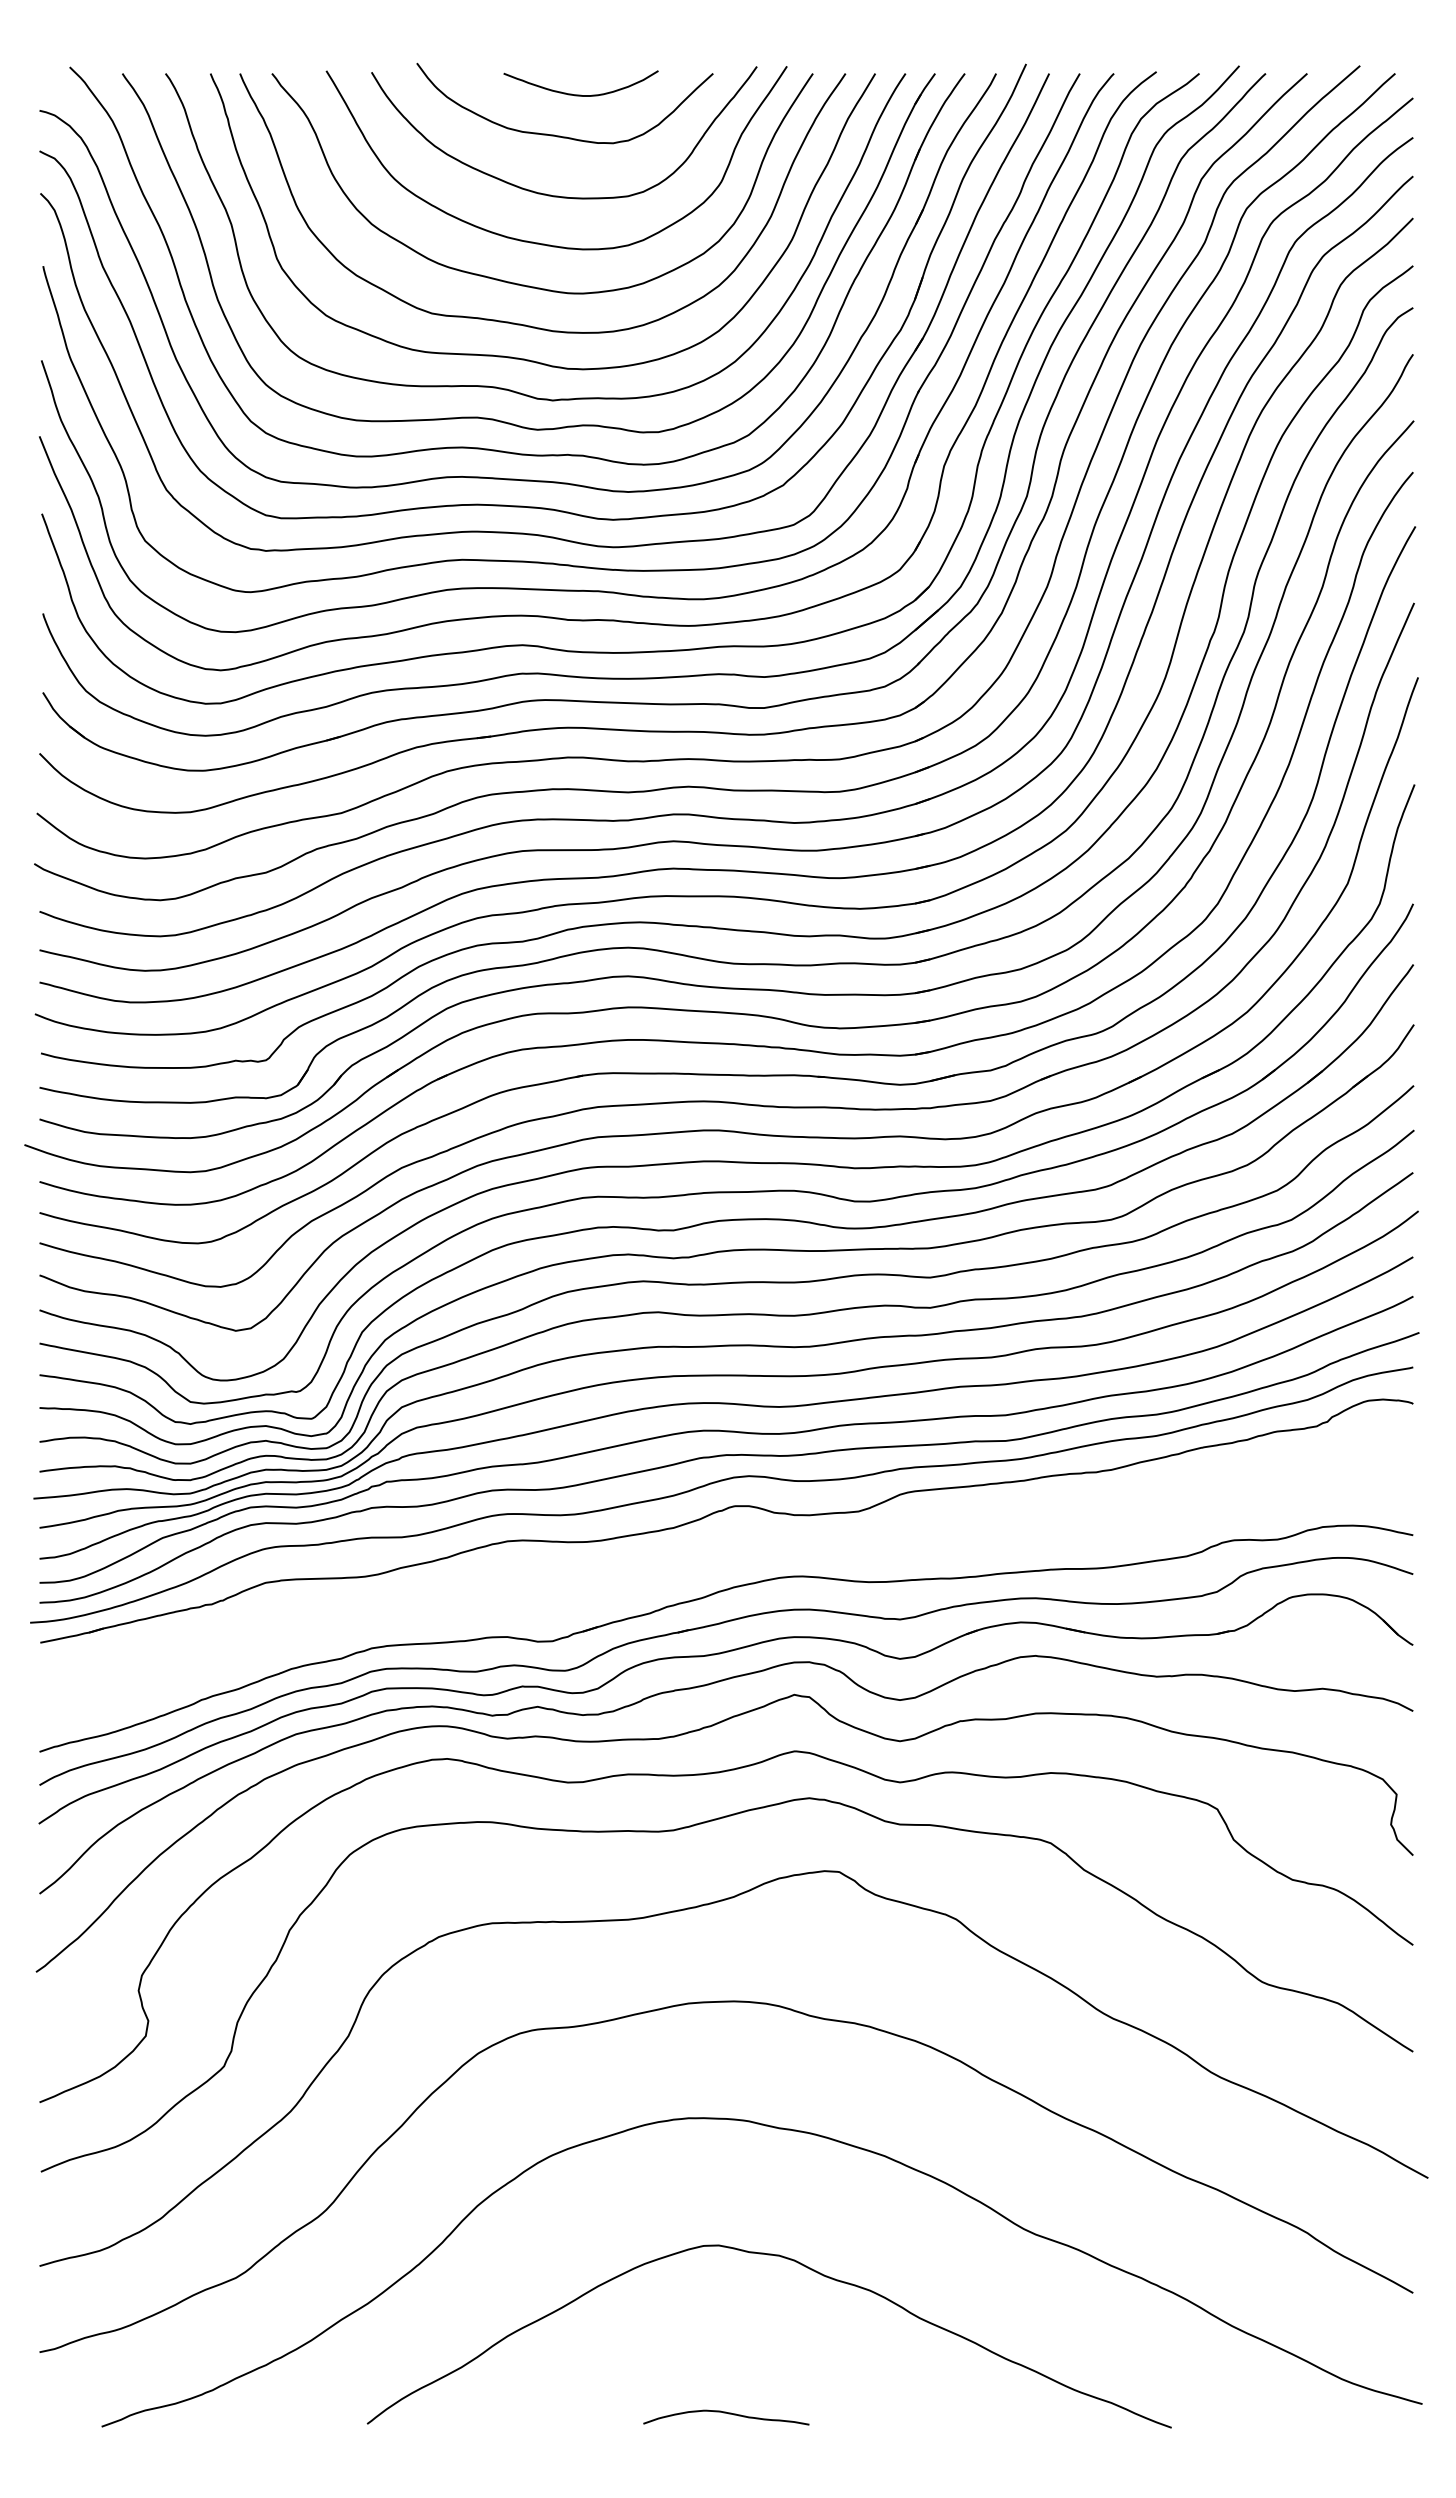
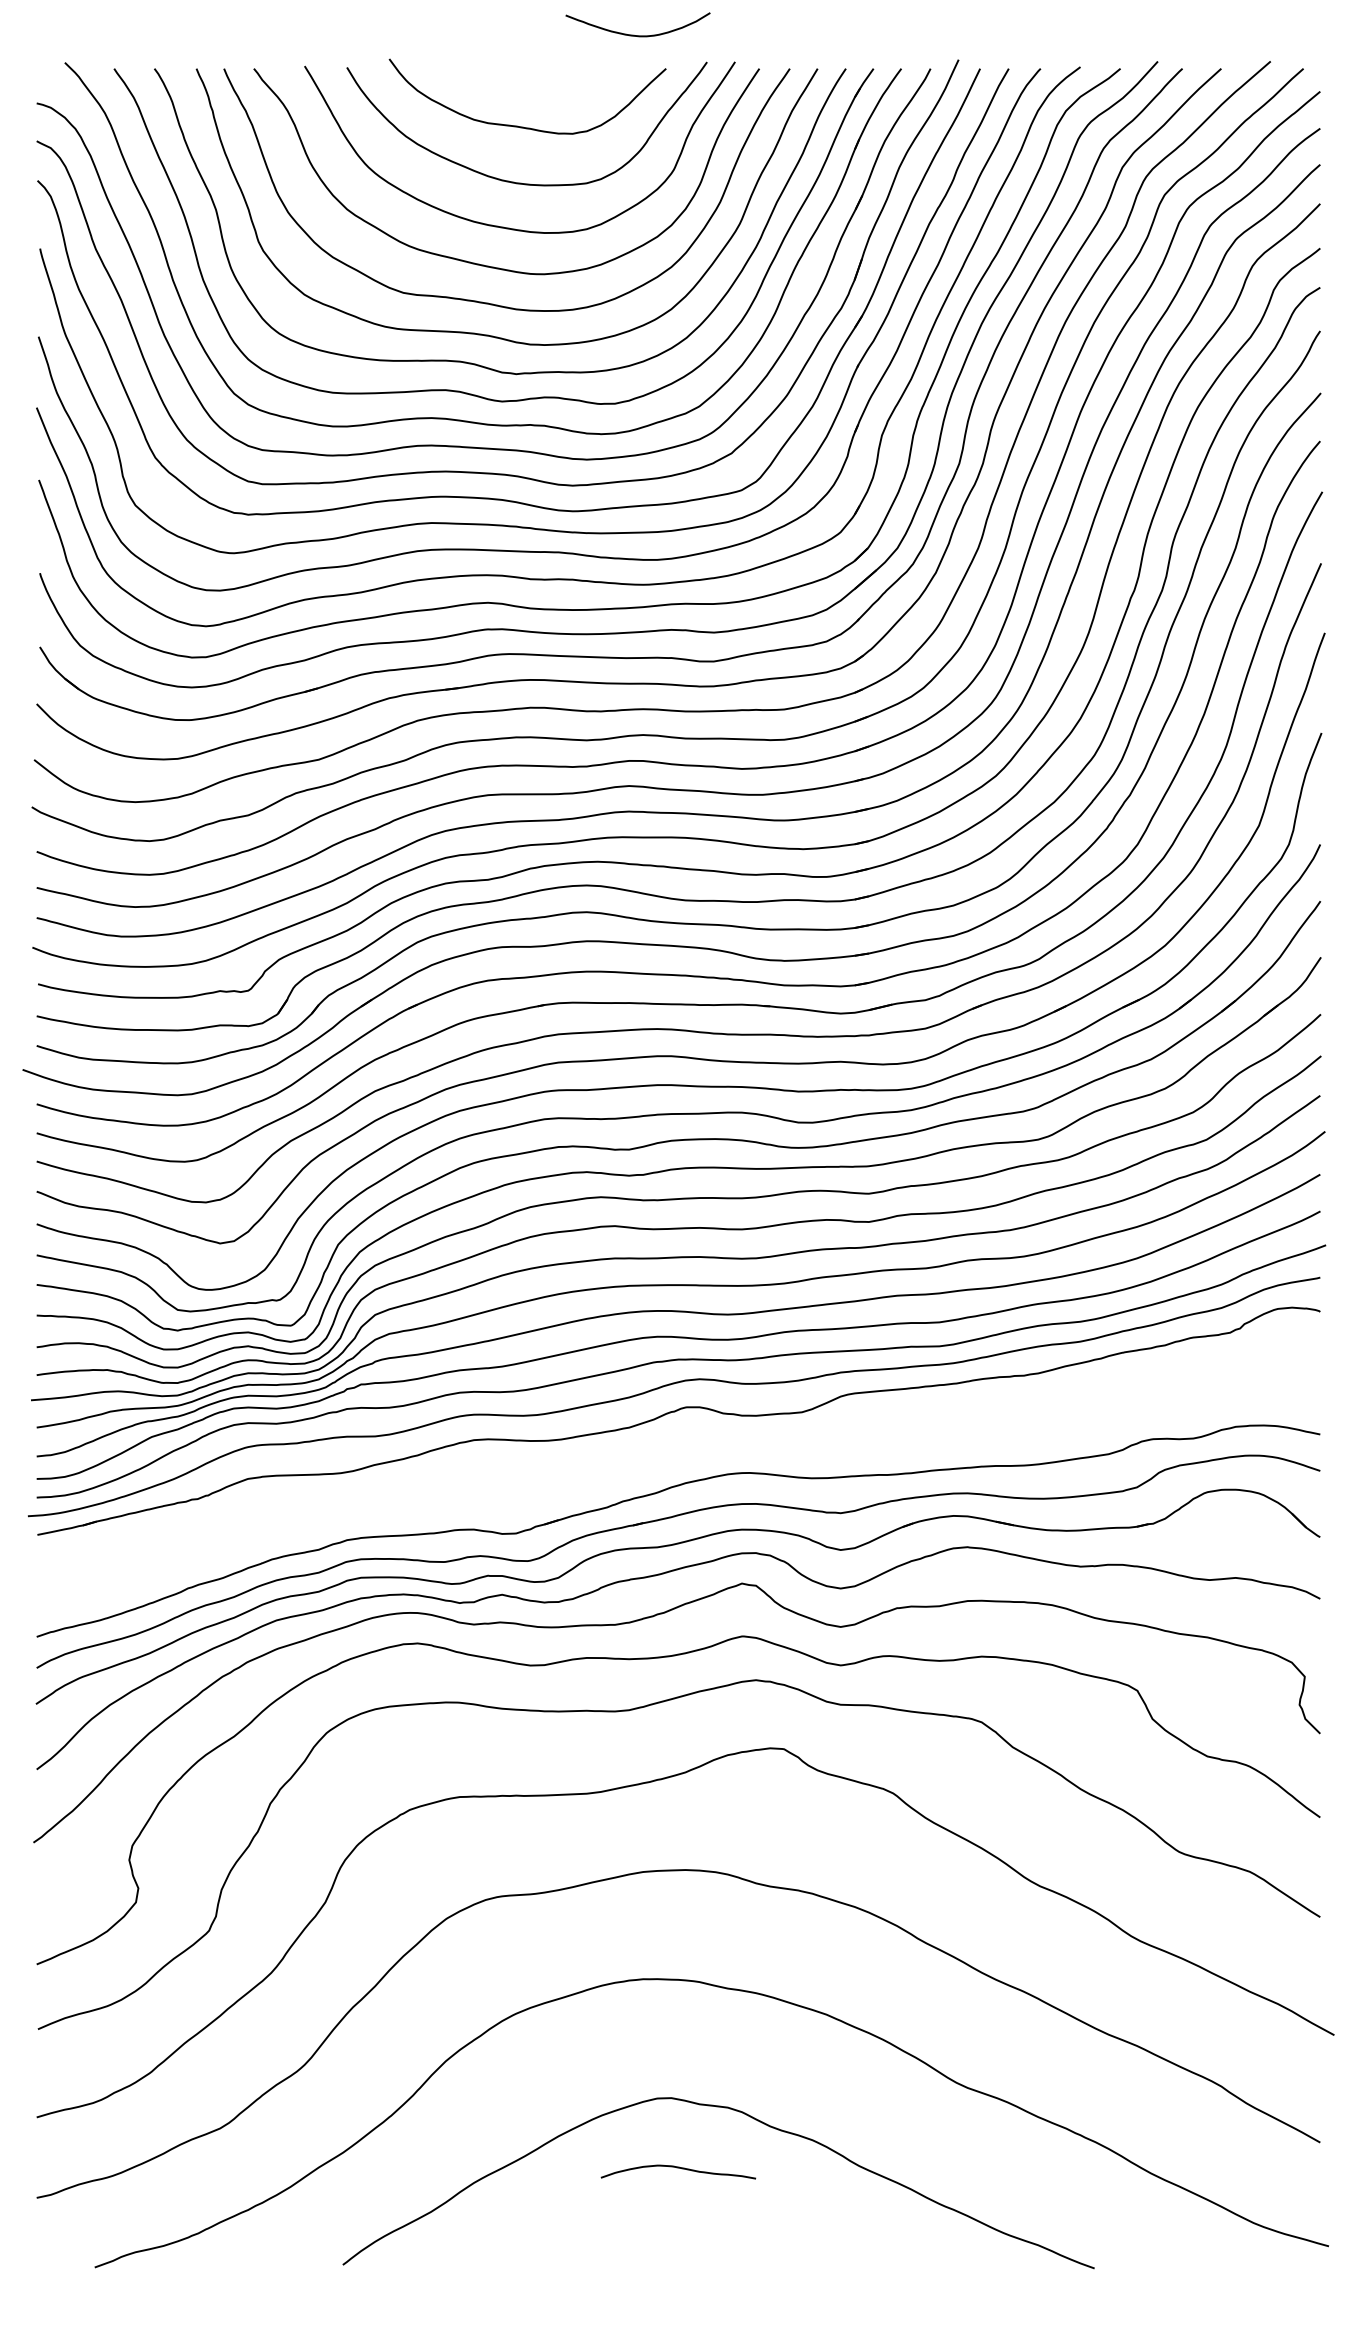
curve: (580, 94) -> (637, 34), moved
curve: (728, 2414) -> (680, 2169), moved

